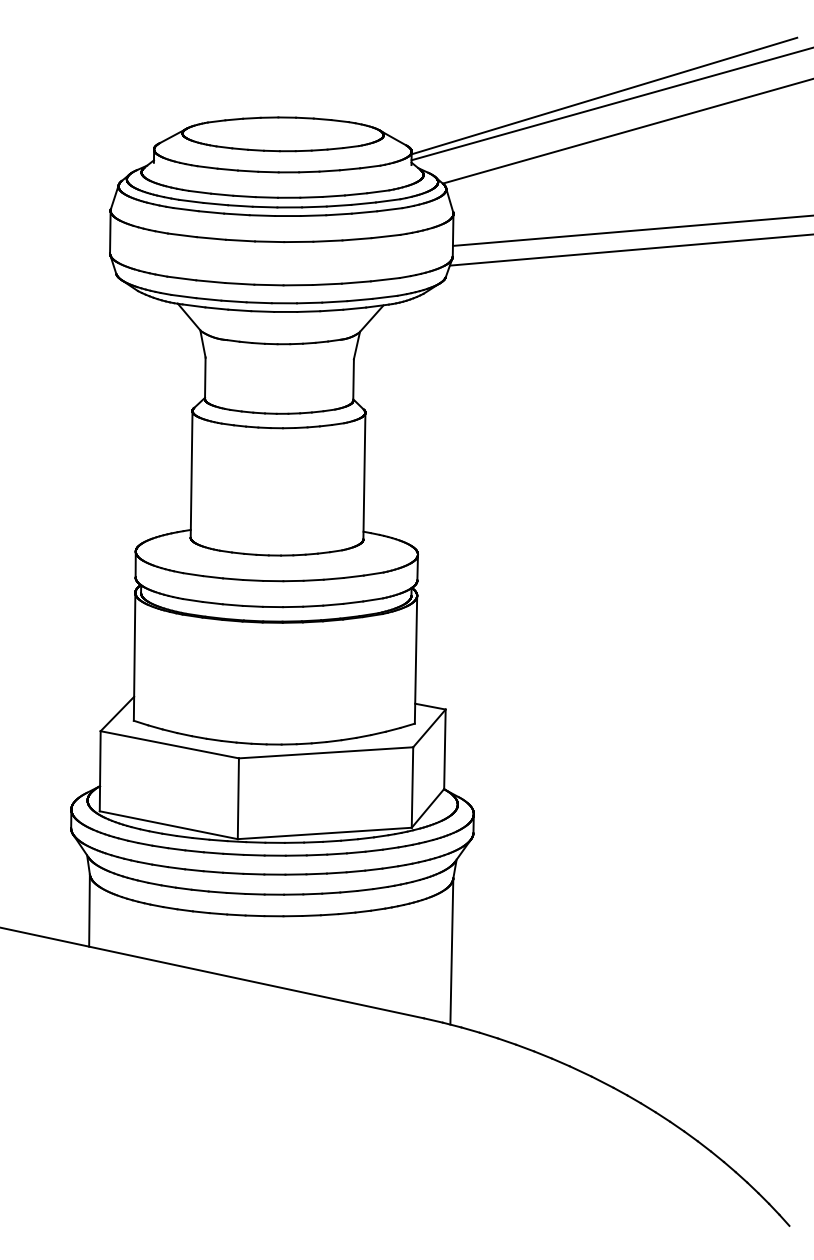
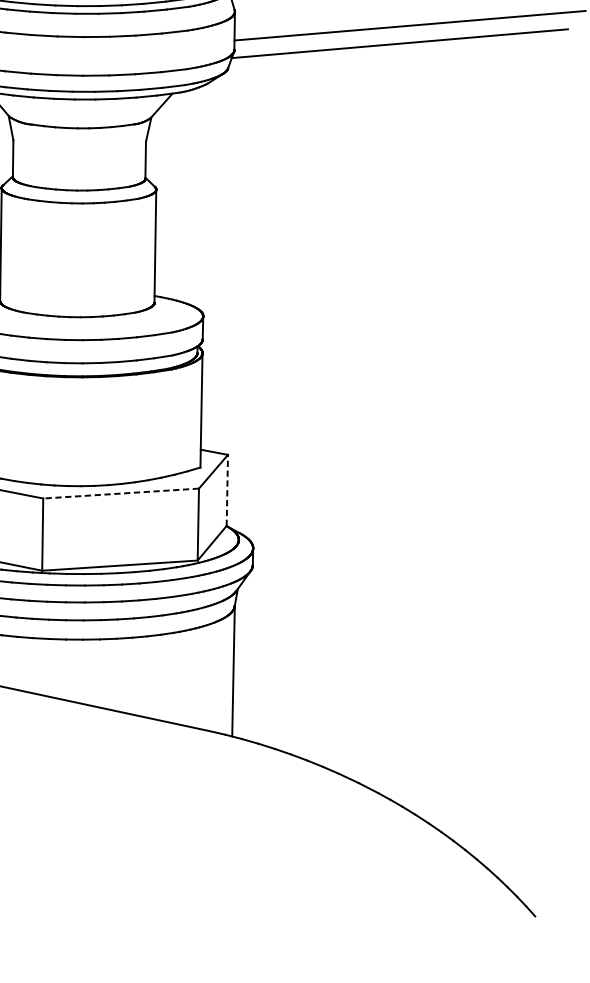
line: (444, 749) -> (226, 490), solid -> dashed
line: (325, 752) -> (120, 493), solid -> dashed

